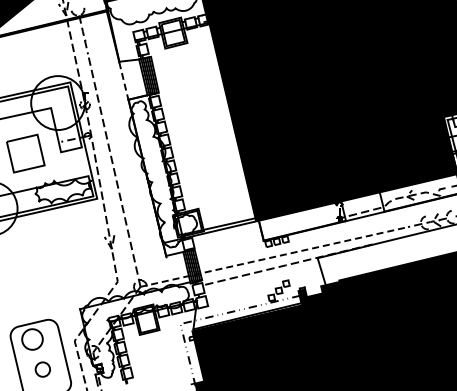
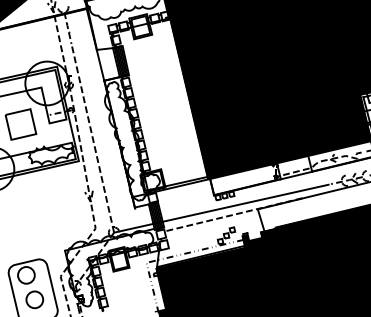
line: (124, 81) -> (101, 65), dashed -> solid
line: (272, 257) -> (221, 208), dashed -> solid
circle: (42, 369) -> (34, 299), size x1.43

